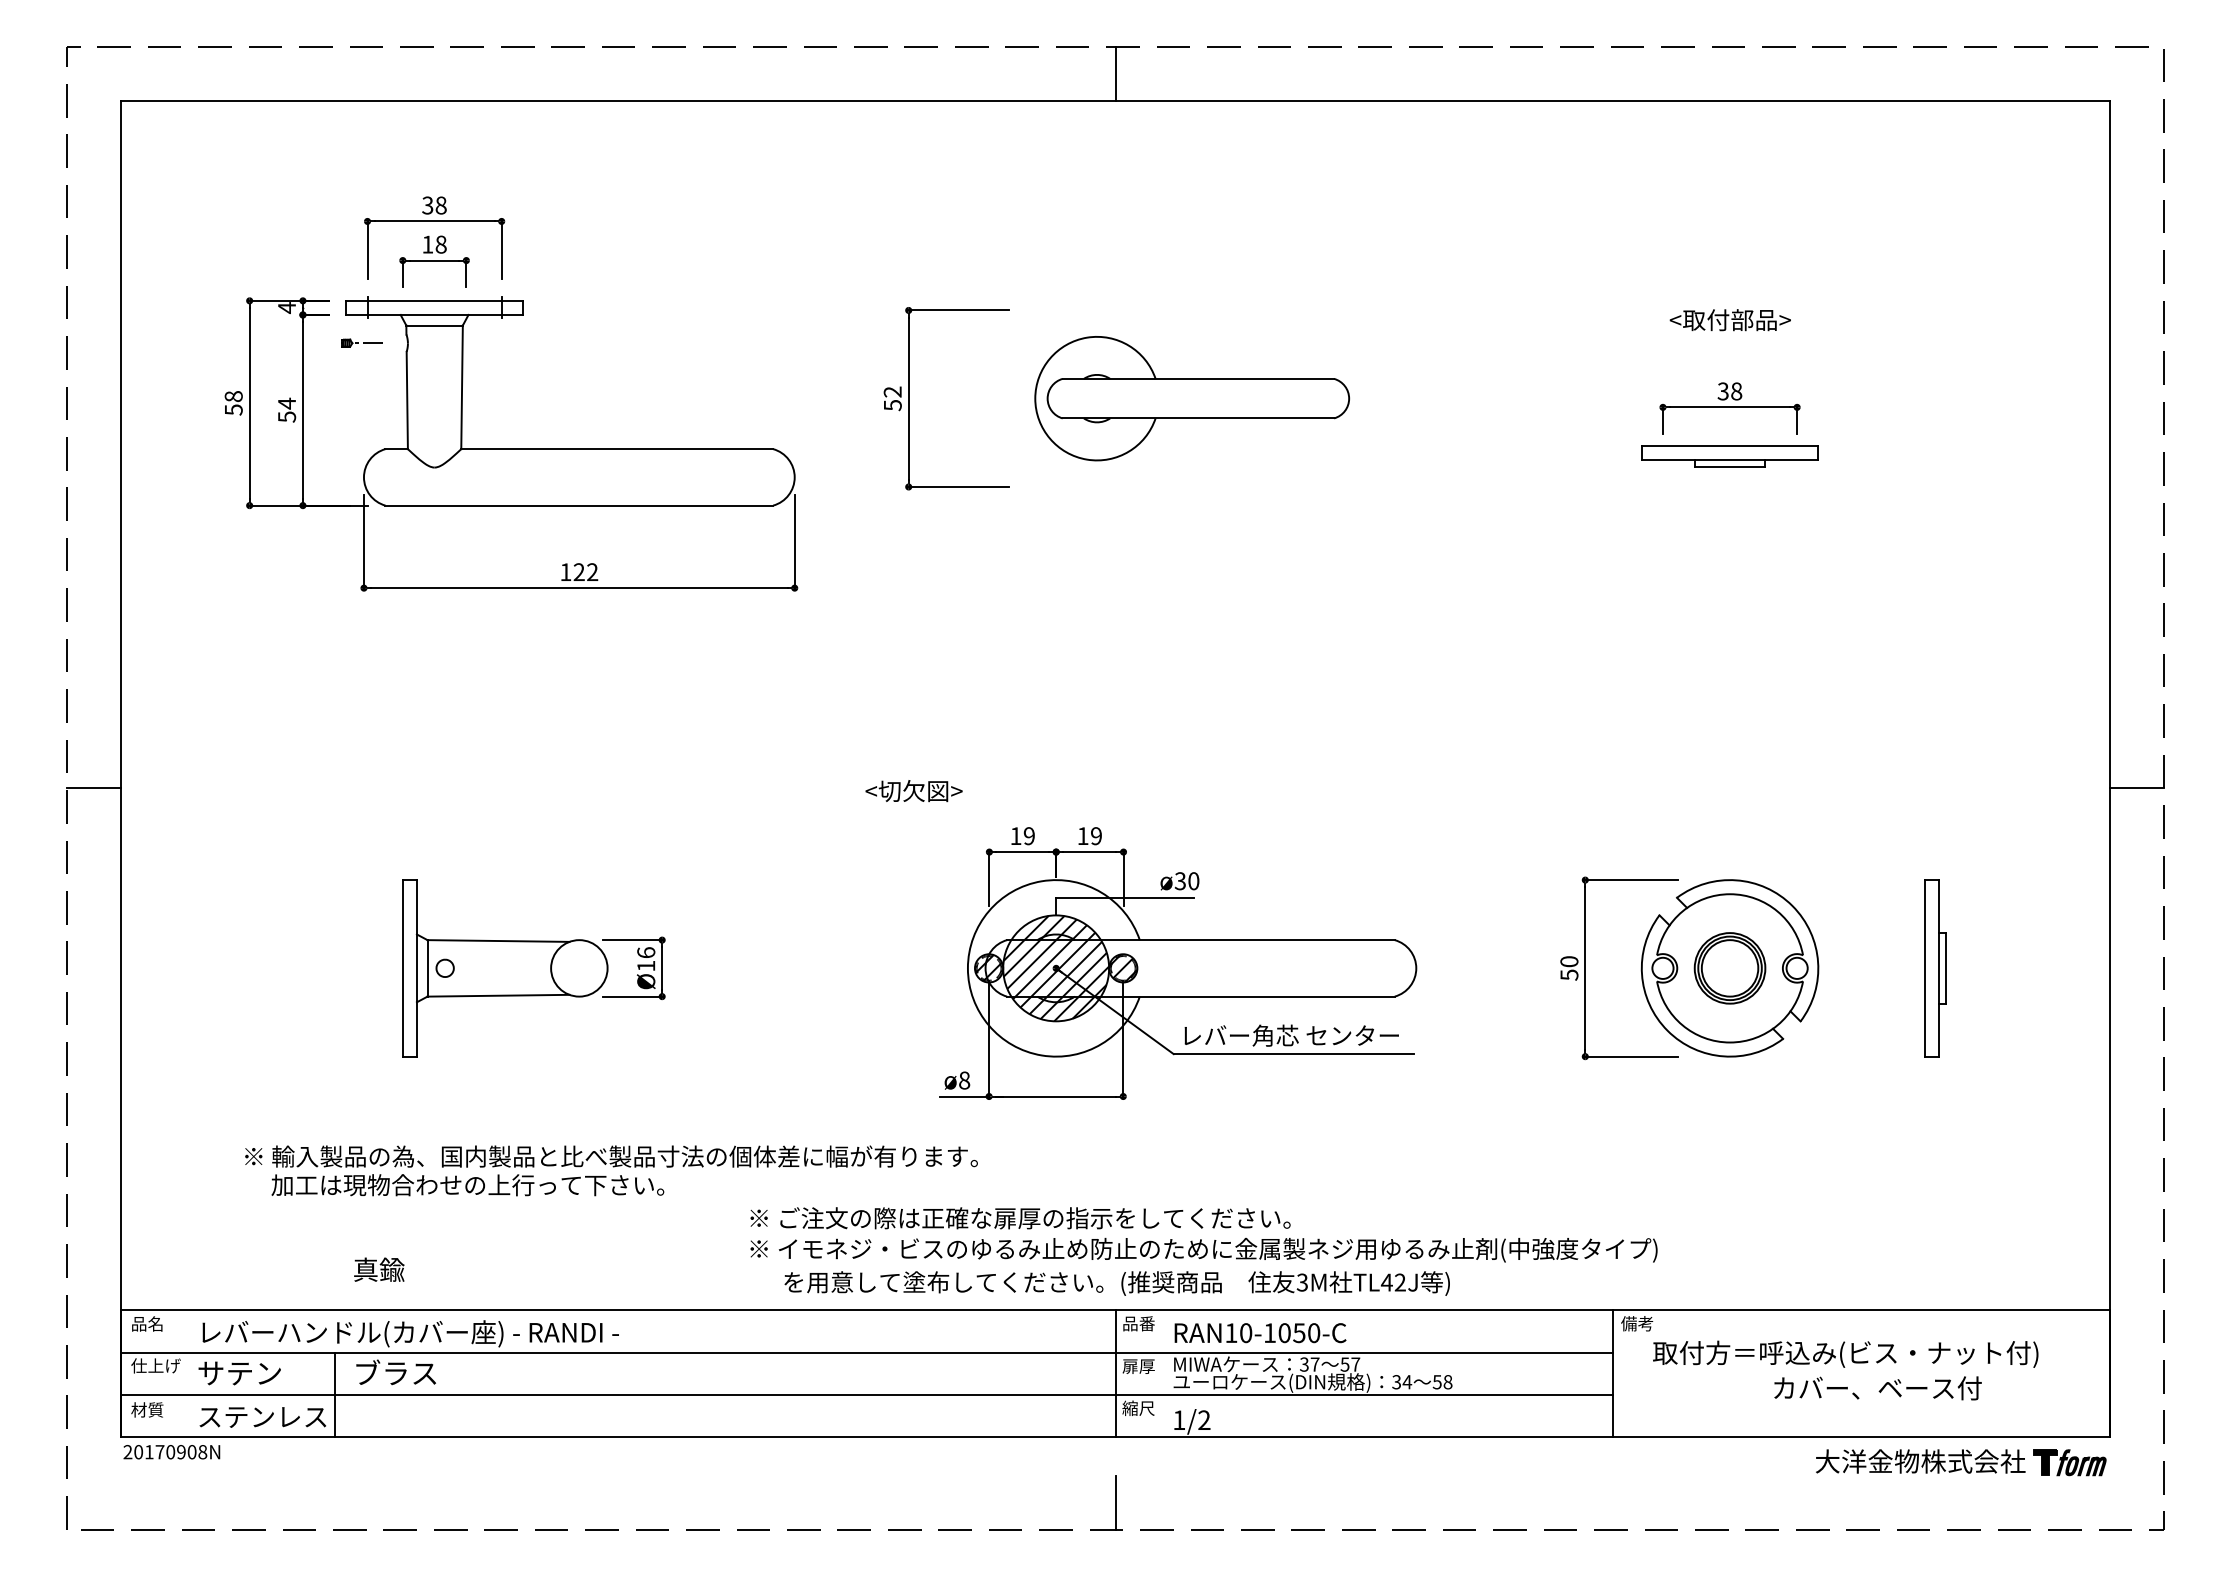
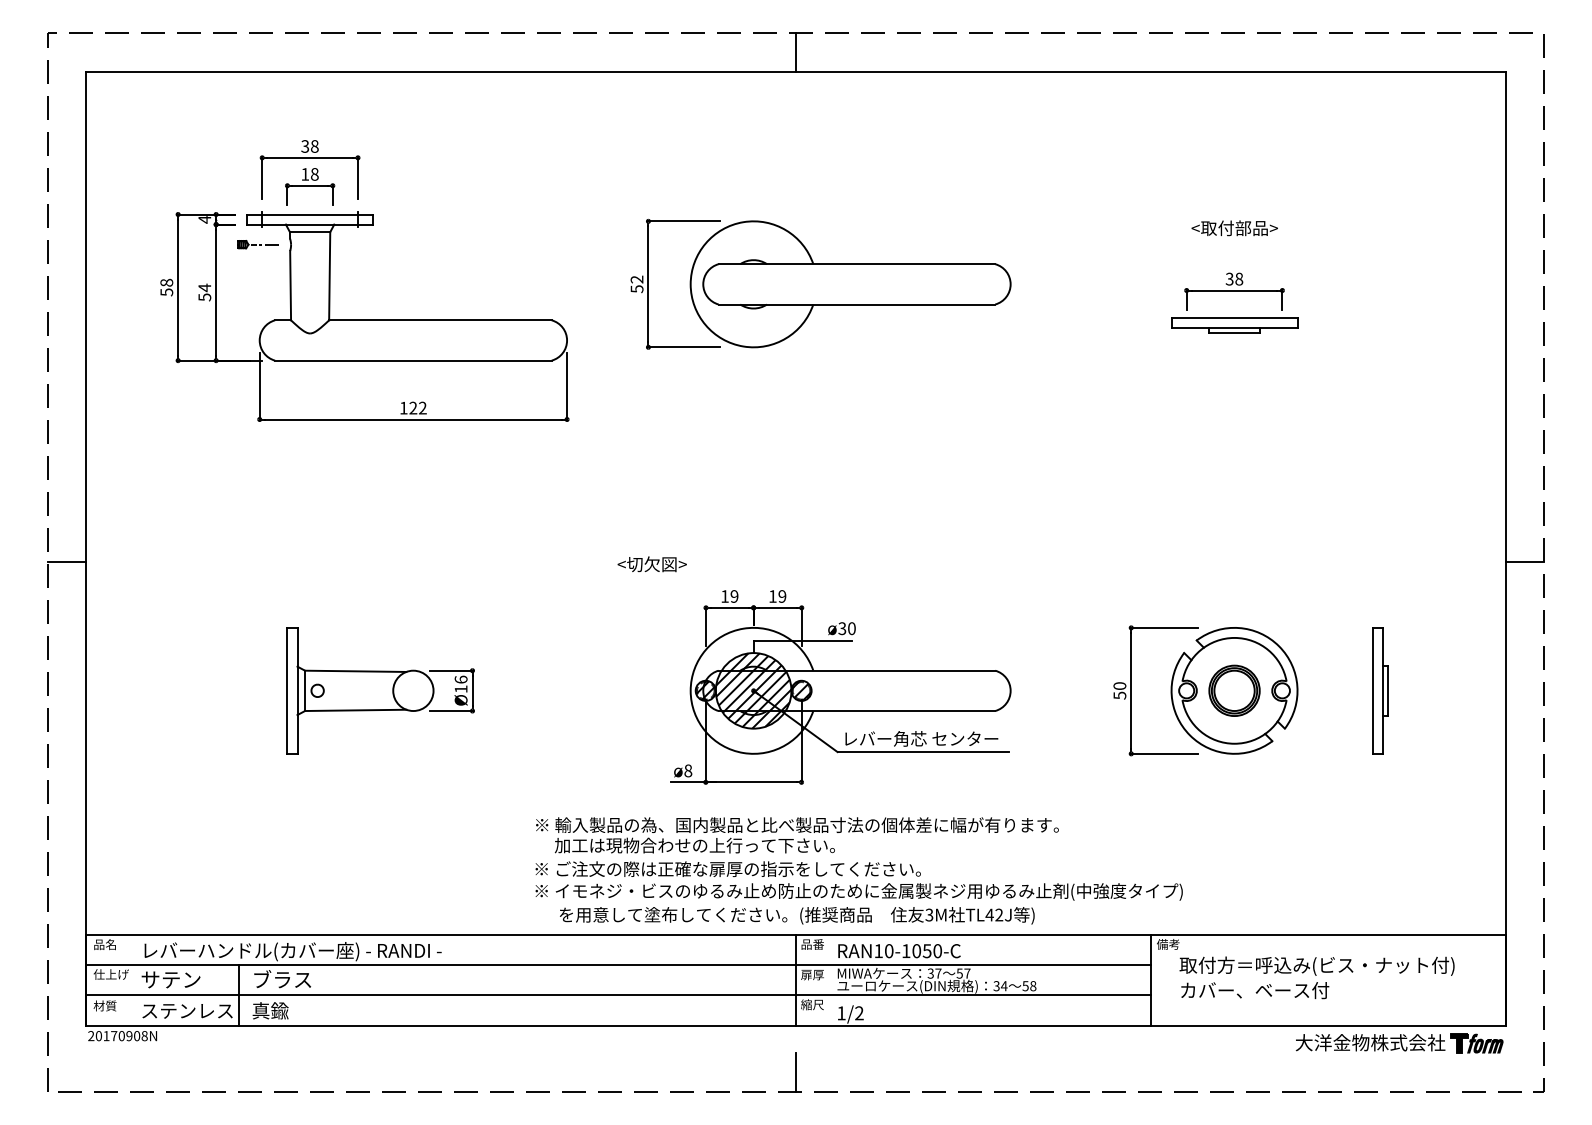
part: (361, 343) -> (257, 244), size x1.43
part: (1192, 398) -> (850, 284), size x1.43
text: (611, 1170) -> (797, 835), moved
text: (379, 1269) -> (270, 1010), moved
text: (1877, 1388) -> (1254, 990), moved

